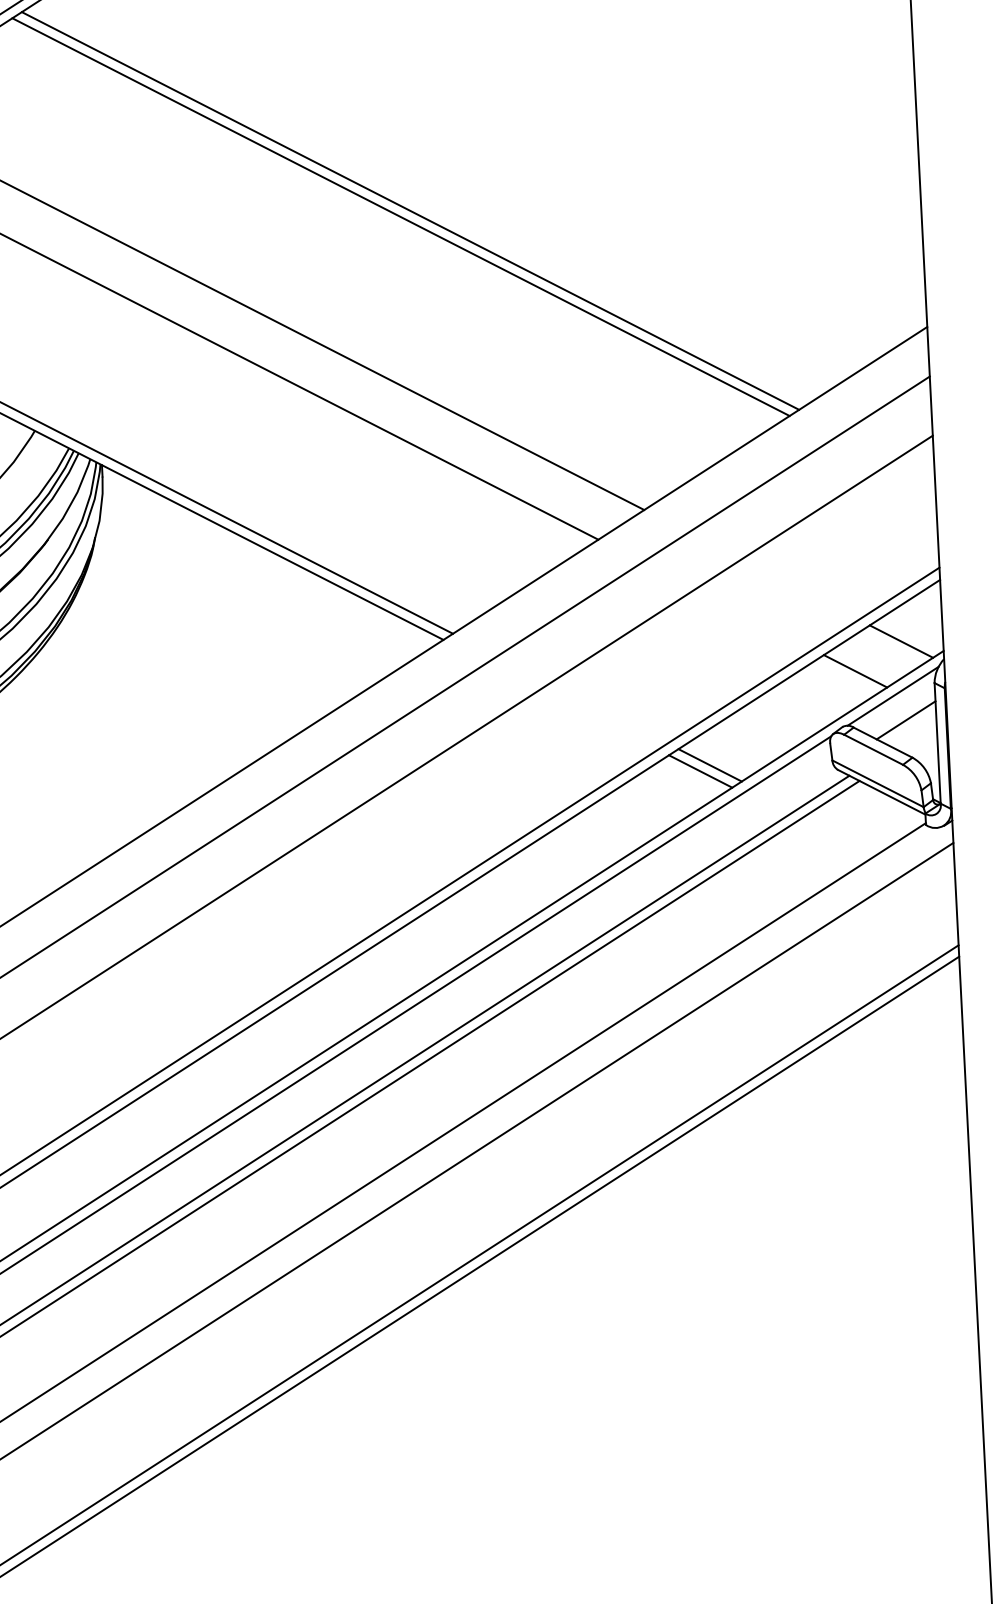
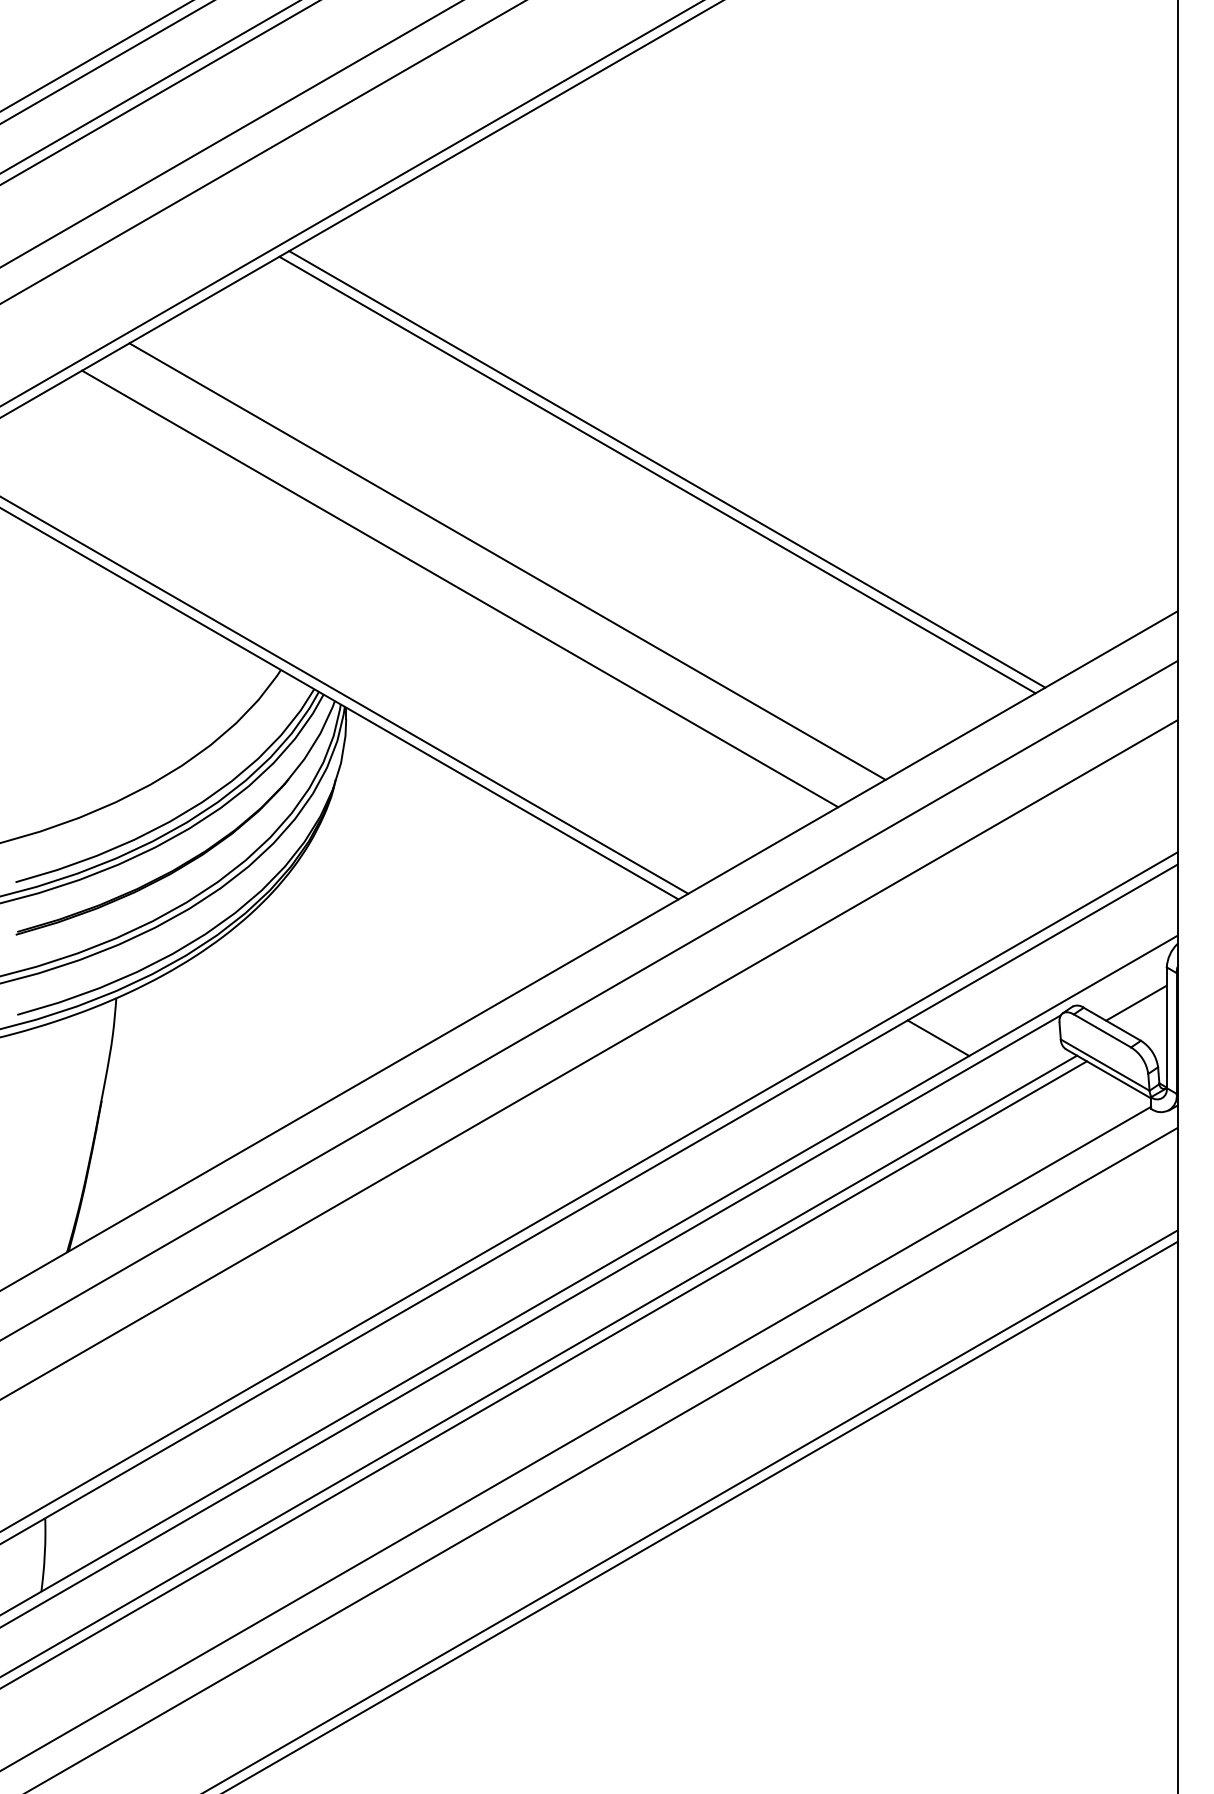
line: (901, 641) -> (1135, 924), removed
line: (855, 671) -> (1088, 951), removed
line: (892, 696) -> (1124, 978), removed
line: (700, 771) -> (928, 1043), removed

